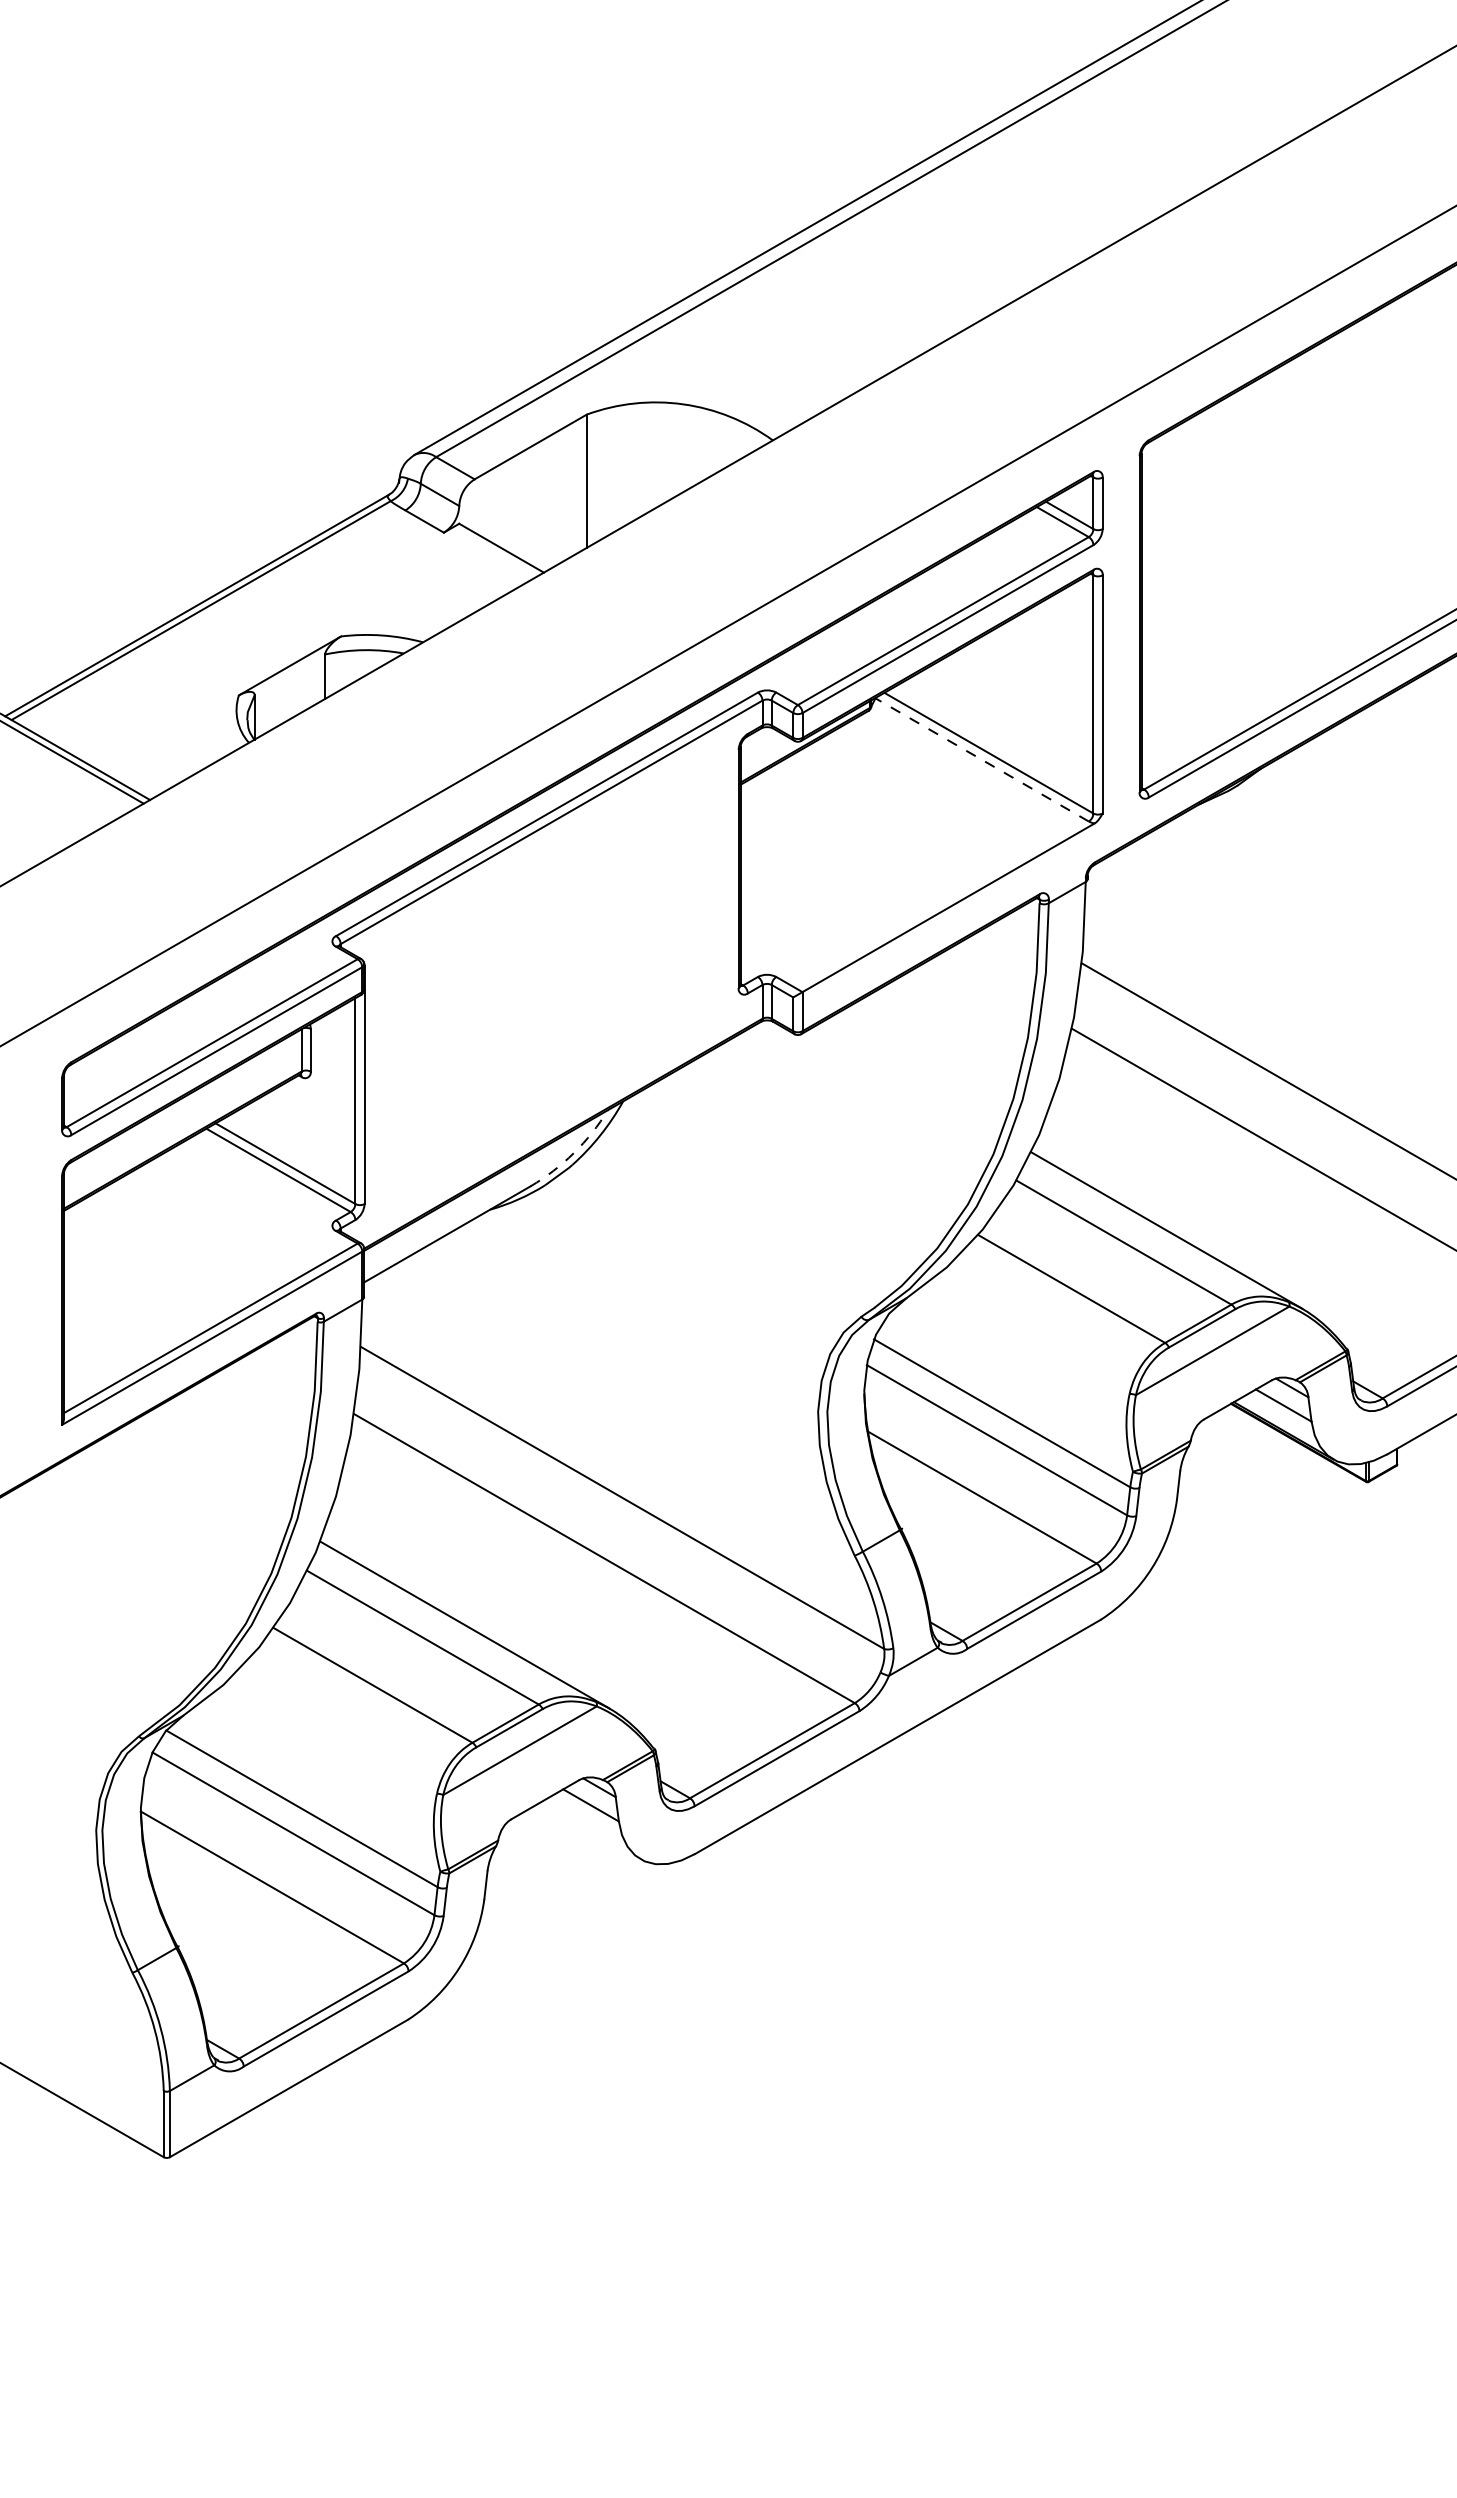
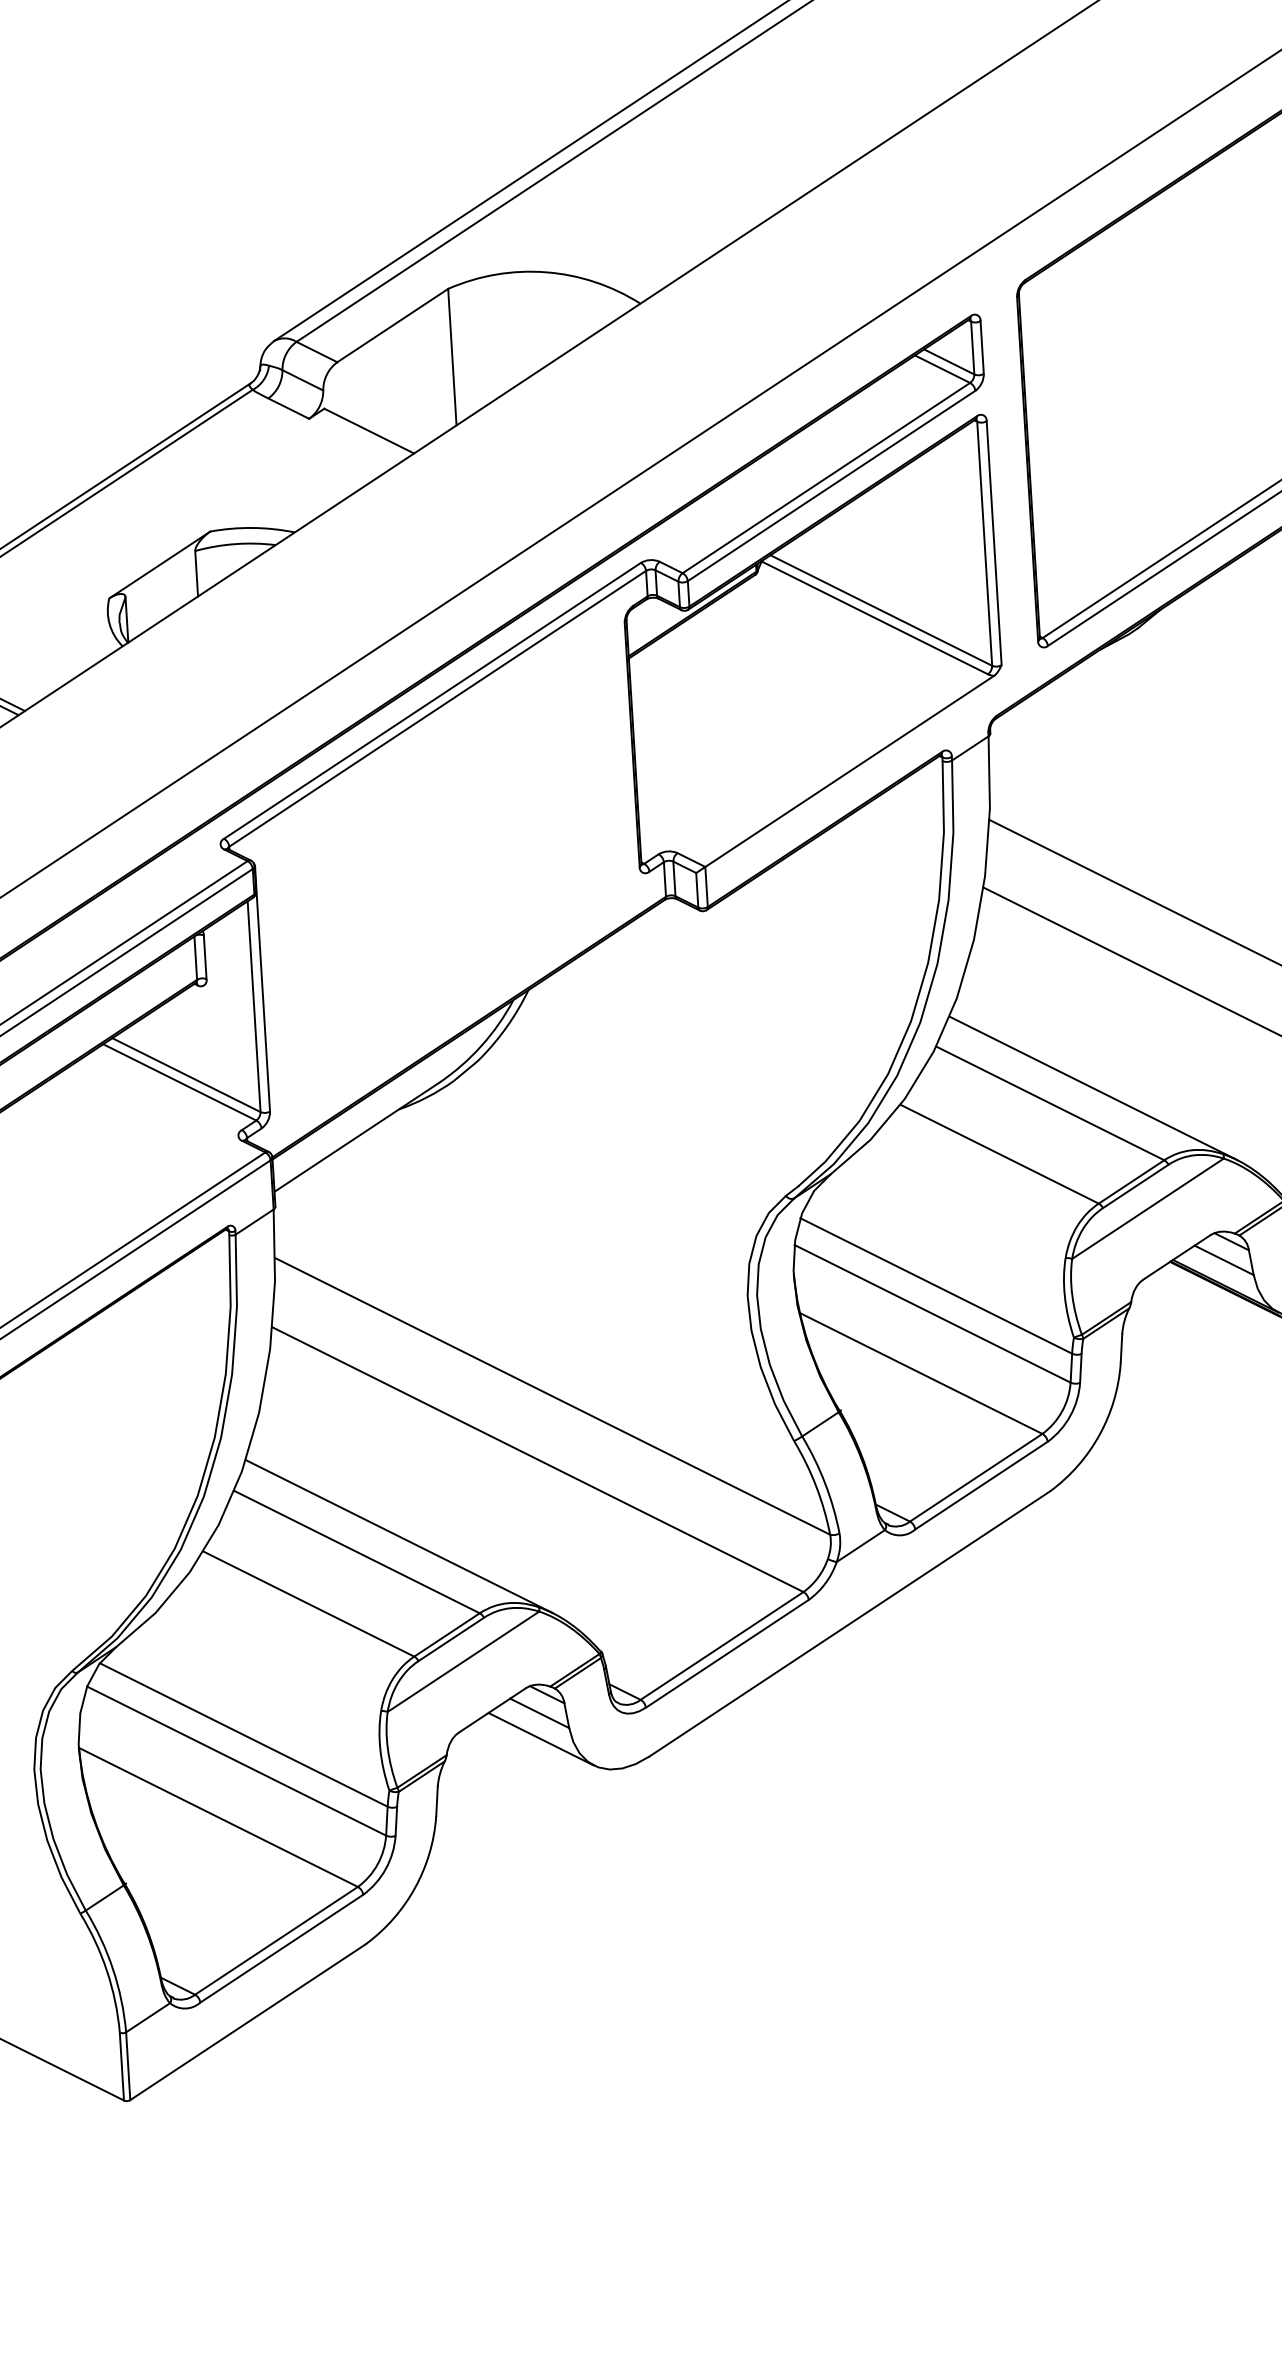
line: (981, 759) -> (874, 617), dashed -> solid
arc: (573, 1153) -> (480, 1046), dashed -> solid
line: (590, 1830) -> (540, 1739), added

